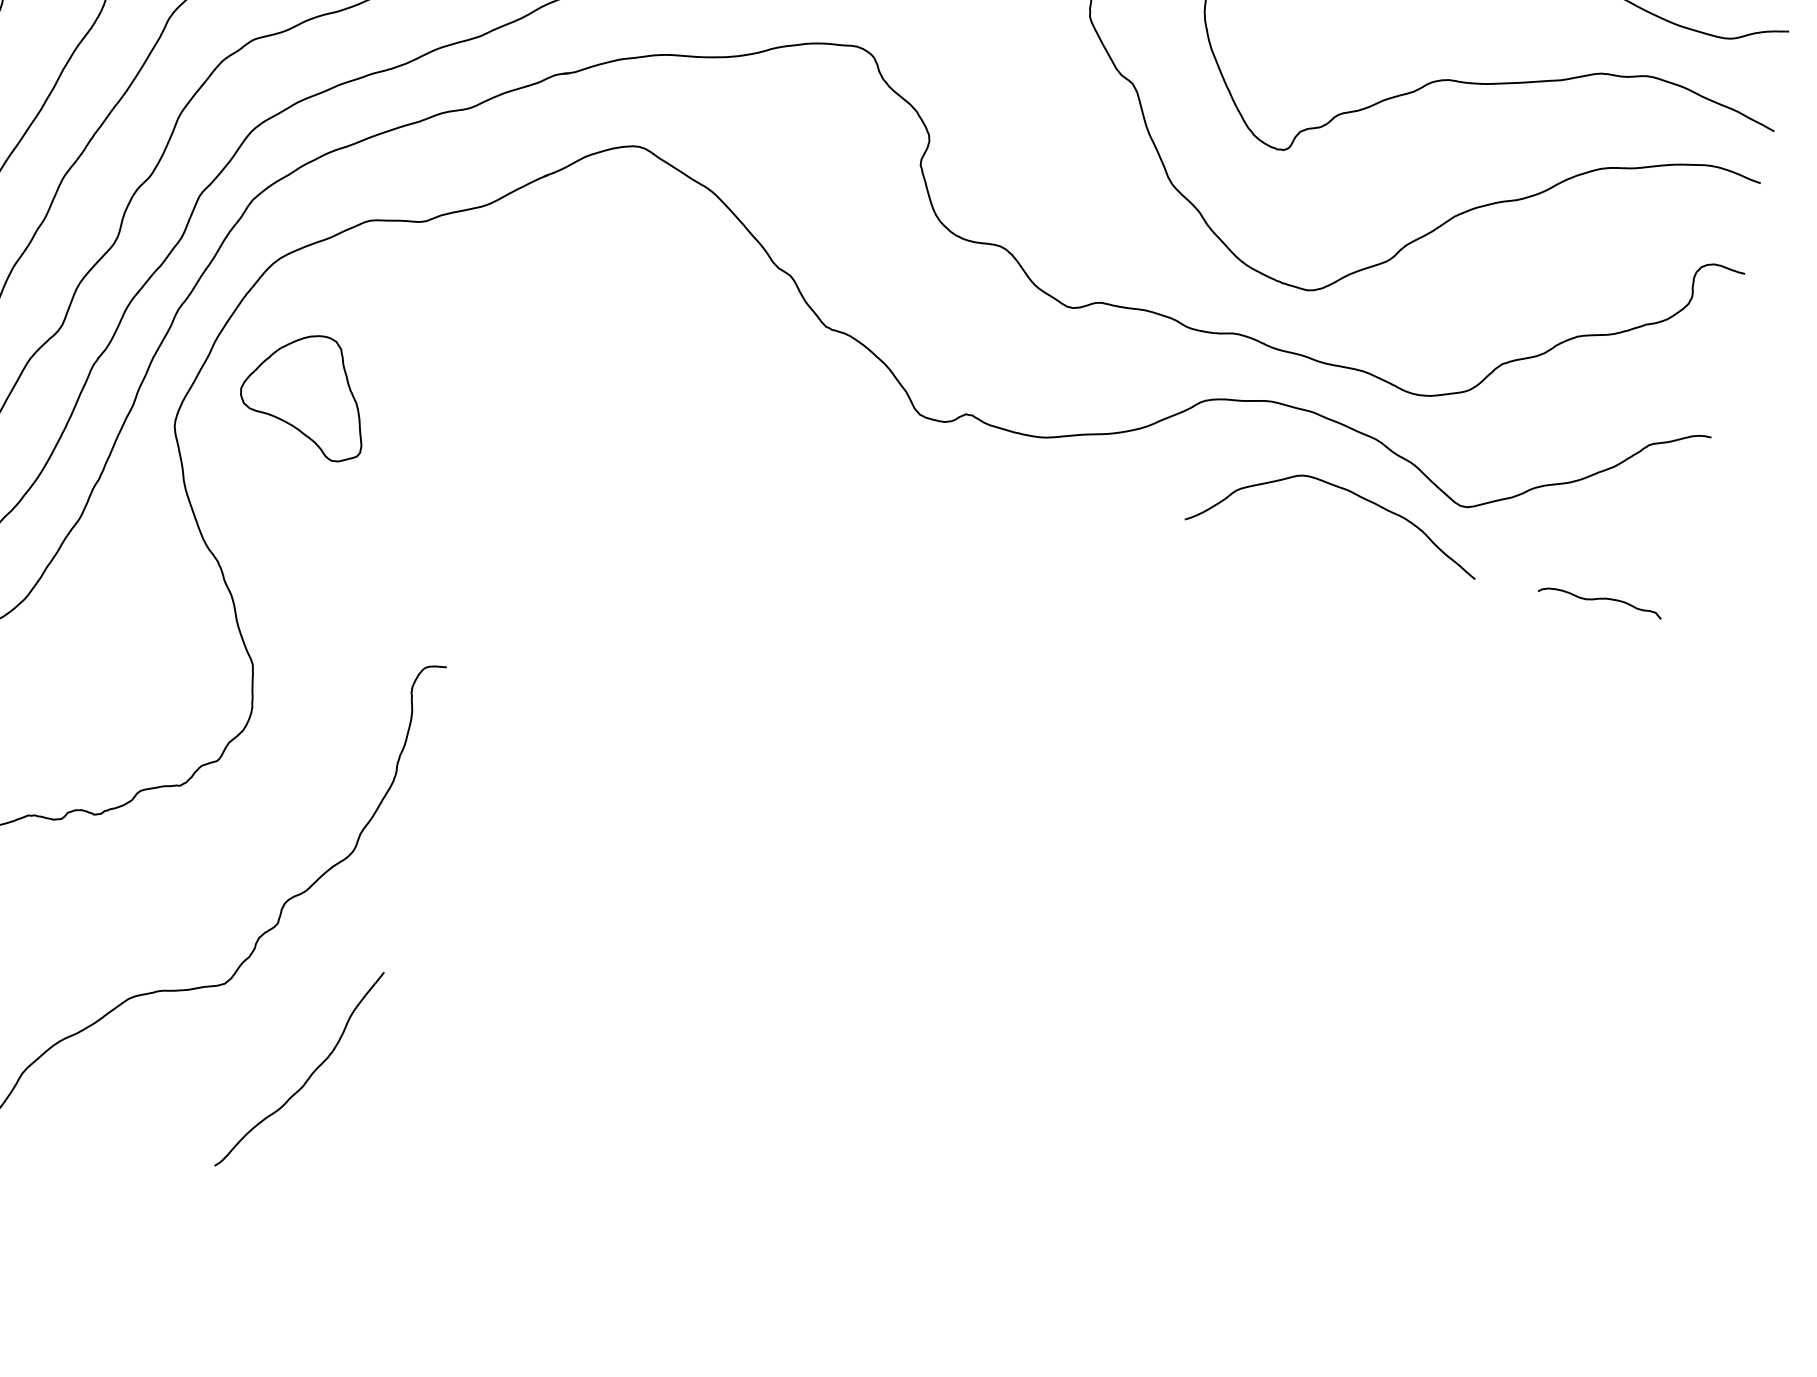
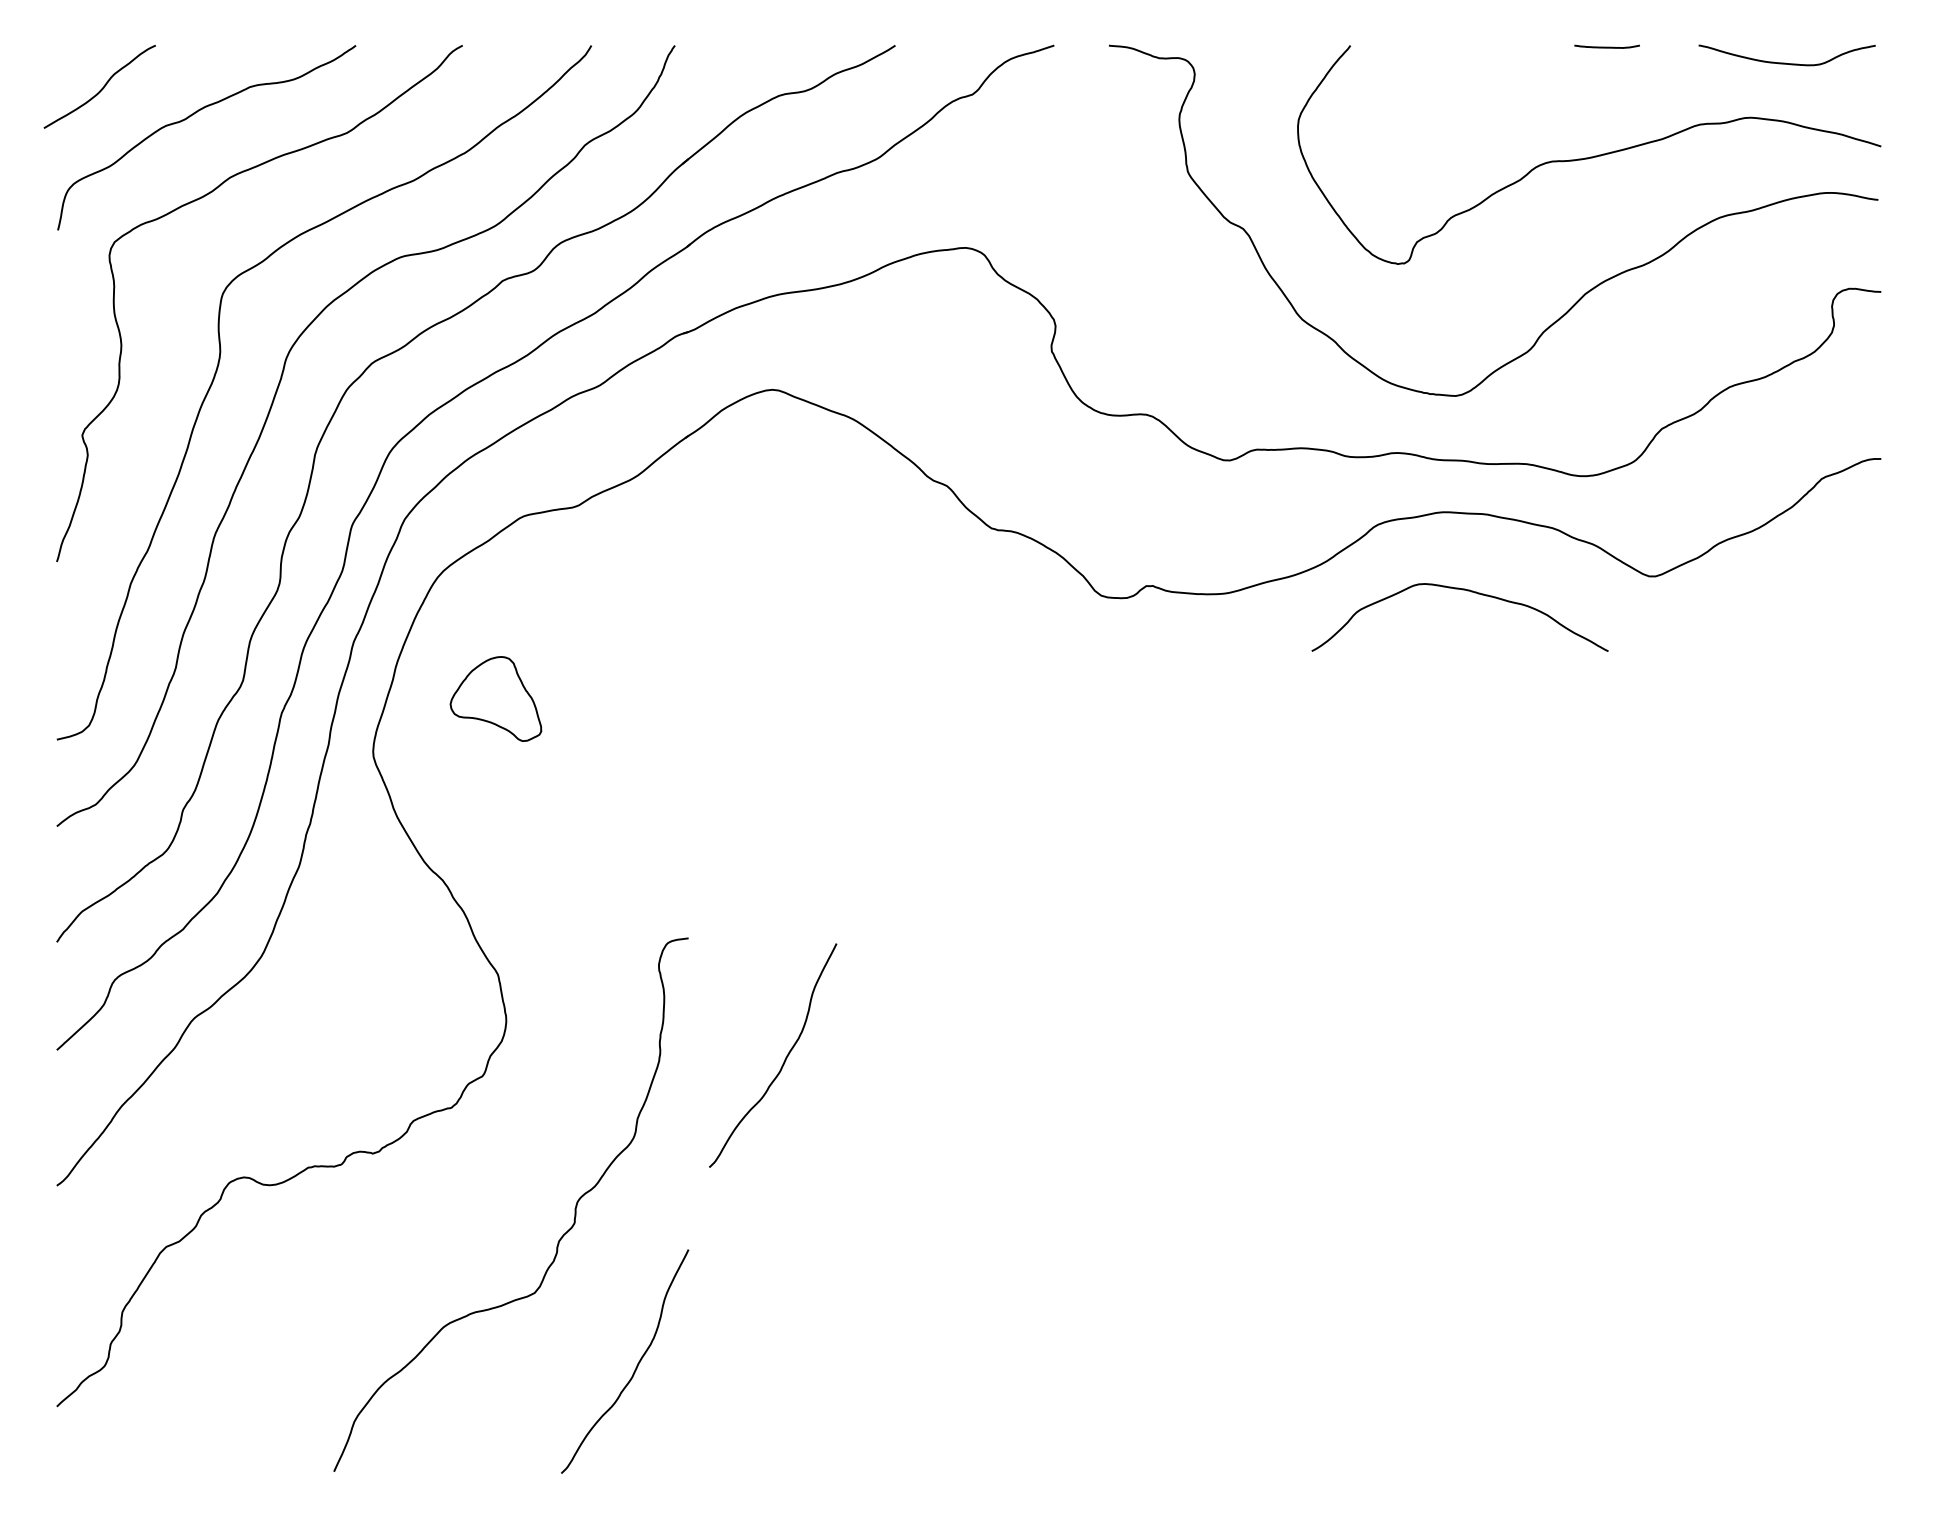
part: (305, 393) -> (495, 698), size x0.7
curve: (1344, 490) -> (1462, 590), moved
curve: (1599, 599) -> (1804, 640), removed
curve: (514, 807) -> (783, 1061), added

